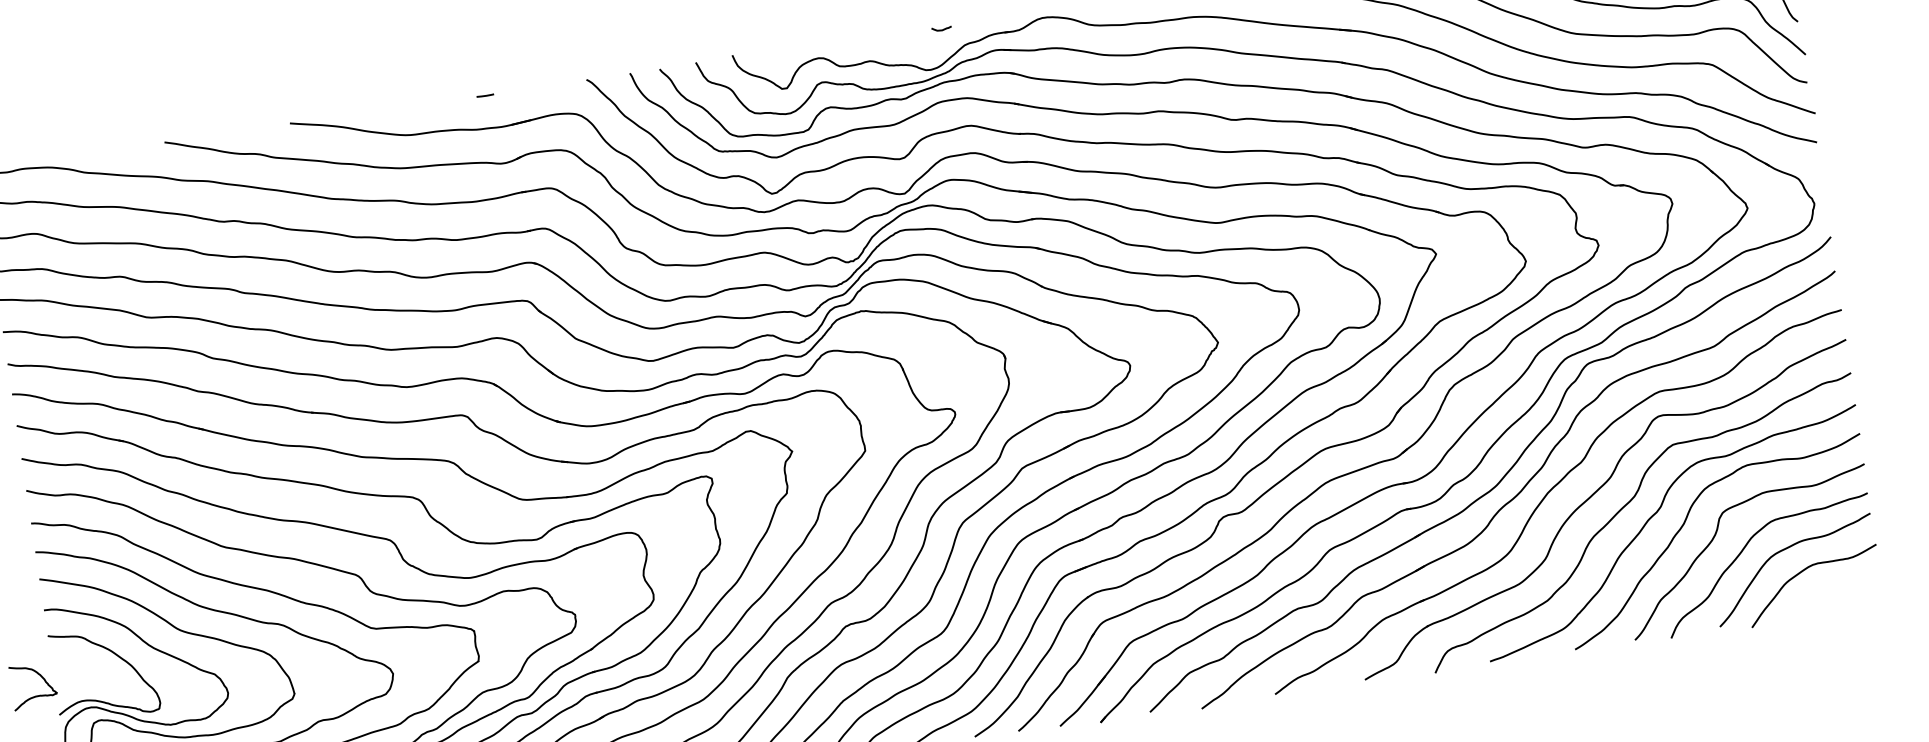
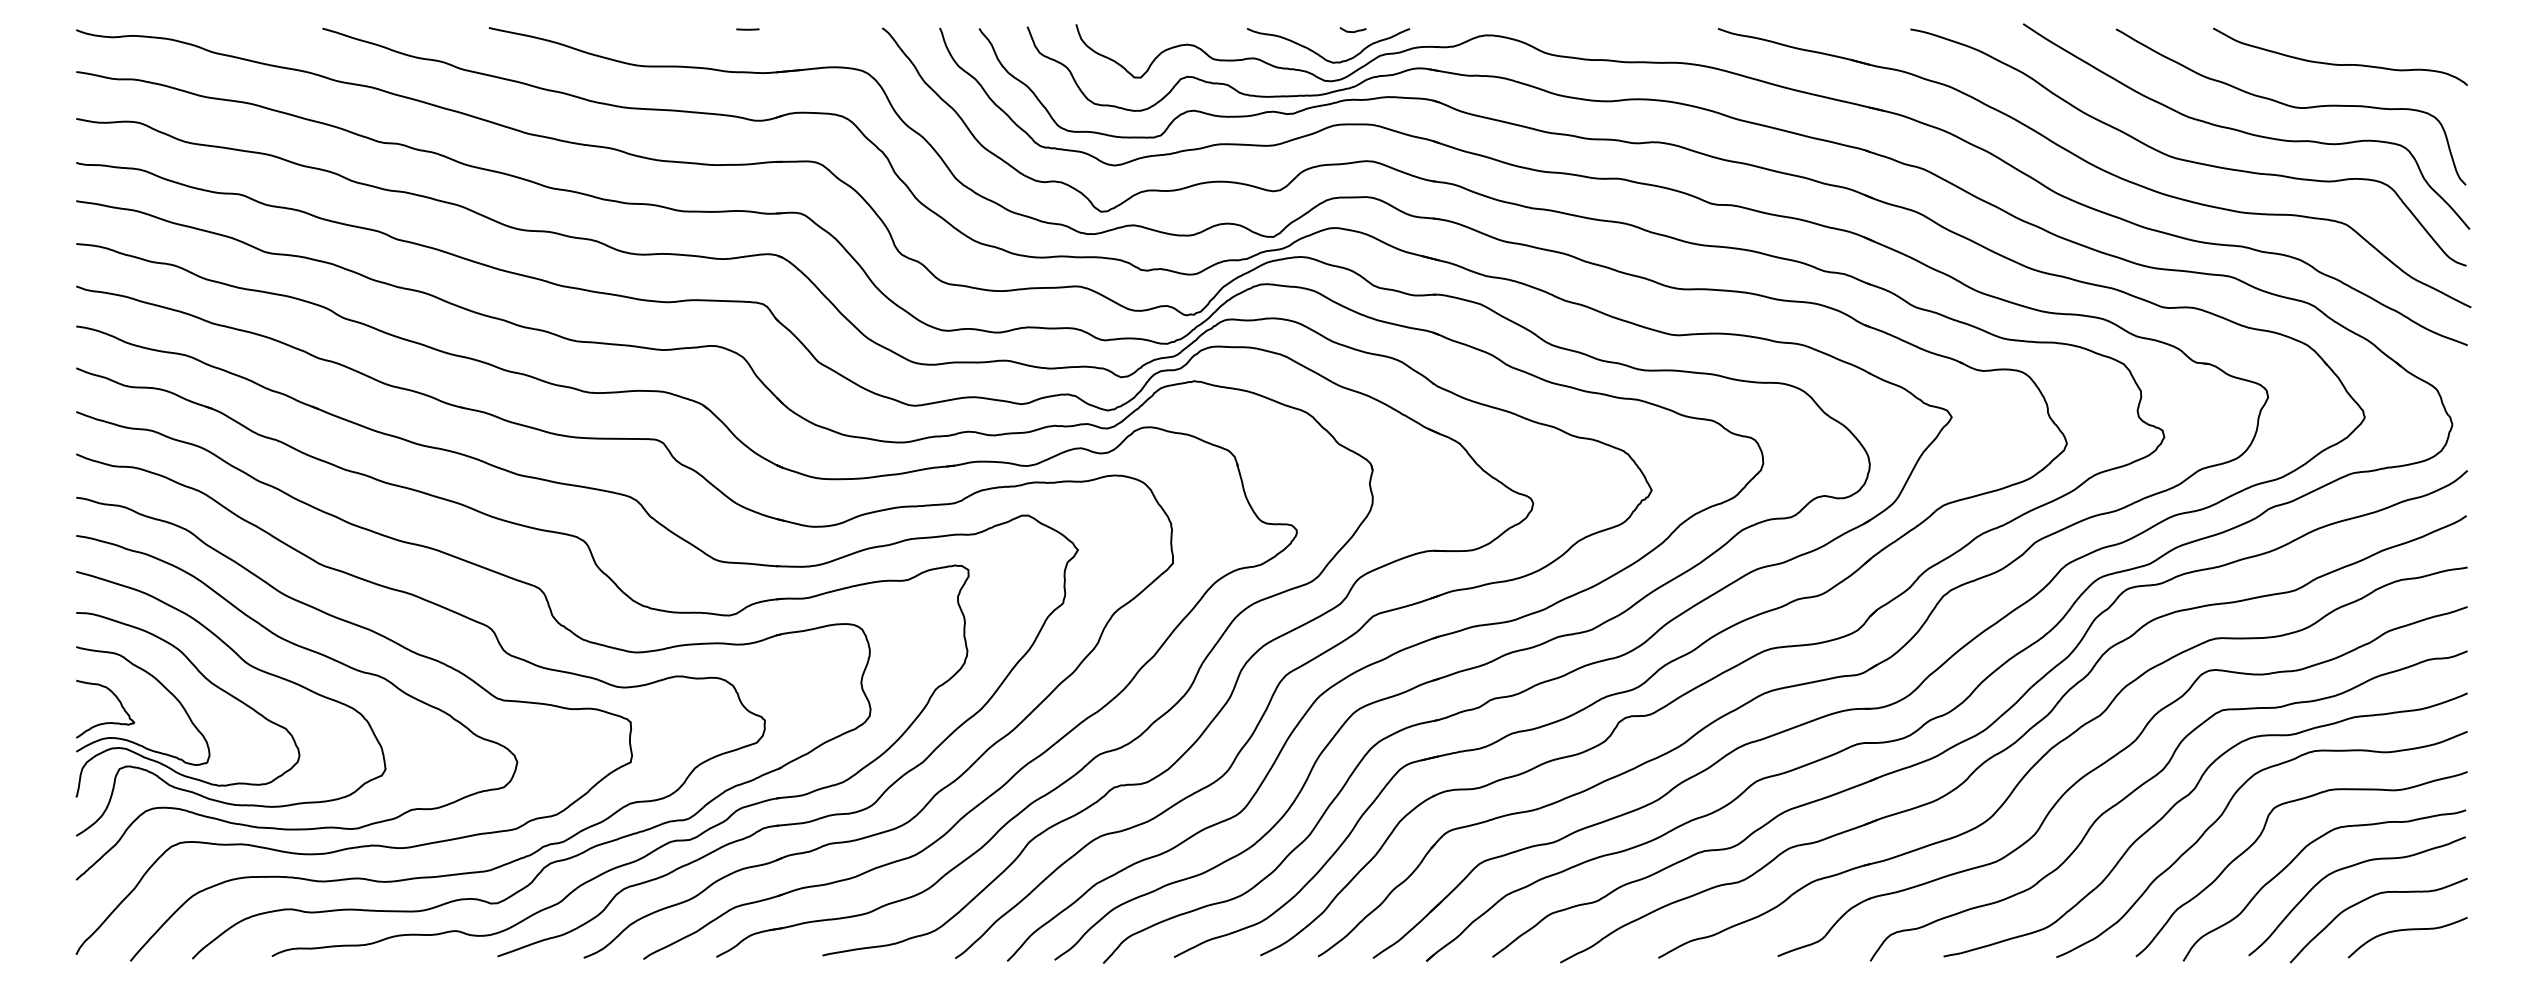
curve: (920, 51) -> (1321, 55), added
curve: (1836, 590) -> (2407, 930), added
curve: (35, 696) -> (105, 722), moved

